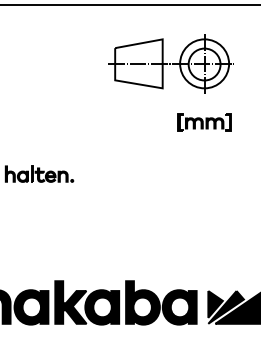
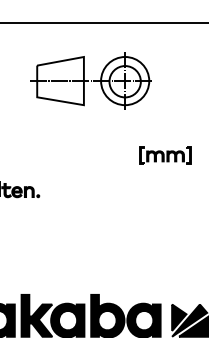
part: (170, 63) -> (91, 80), moved
part: (204, 122) -> (165, 155), moved

